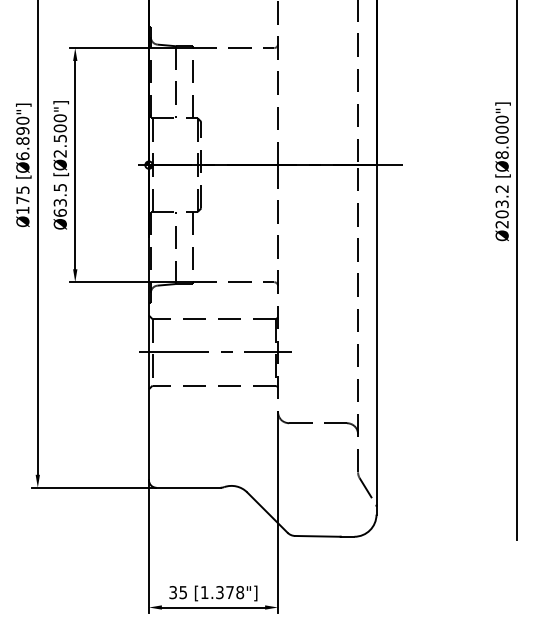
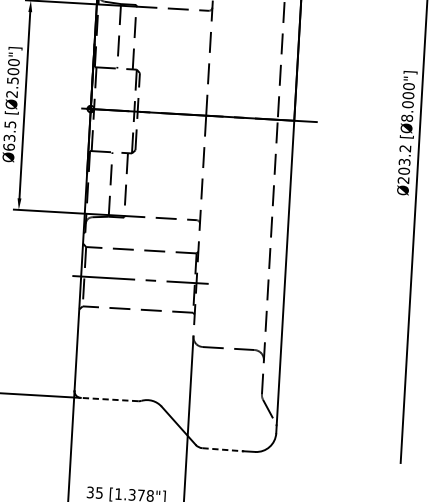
line: (188, 487) -> (109, 399), solid -> dashed
line: (317, 536) -> (222, 449), solid -> dashed

